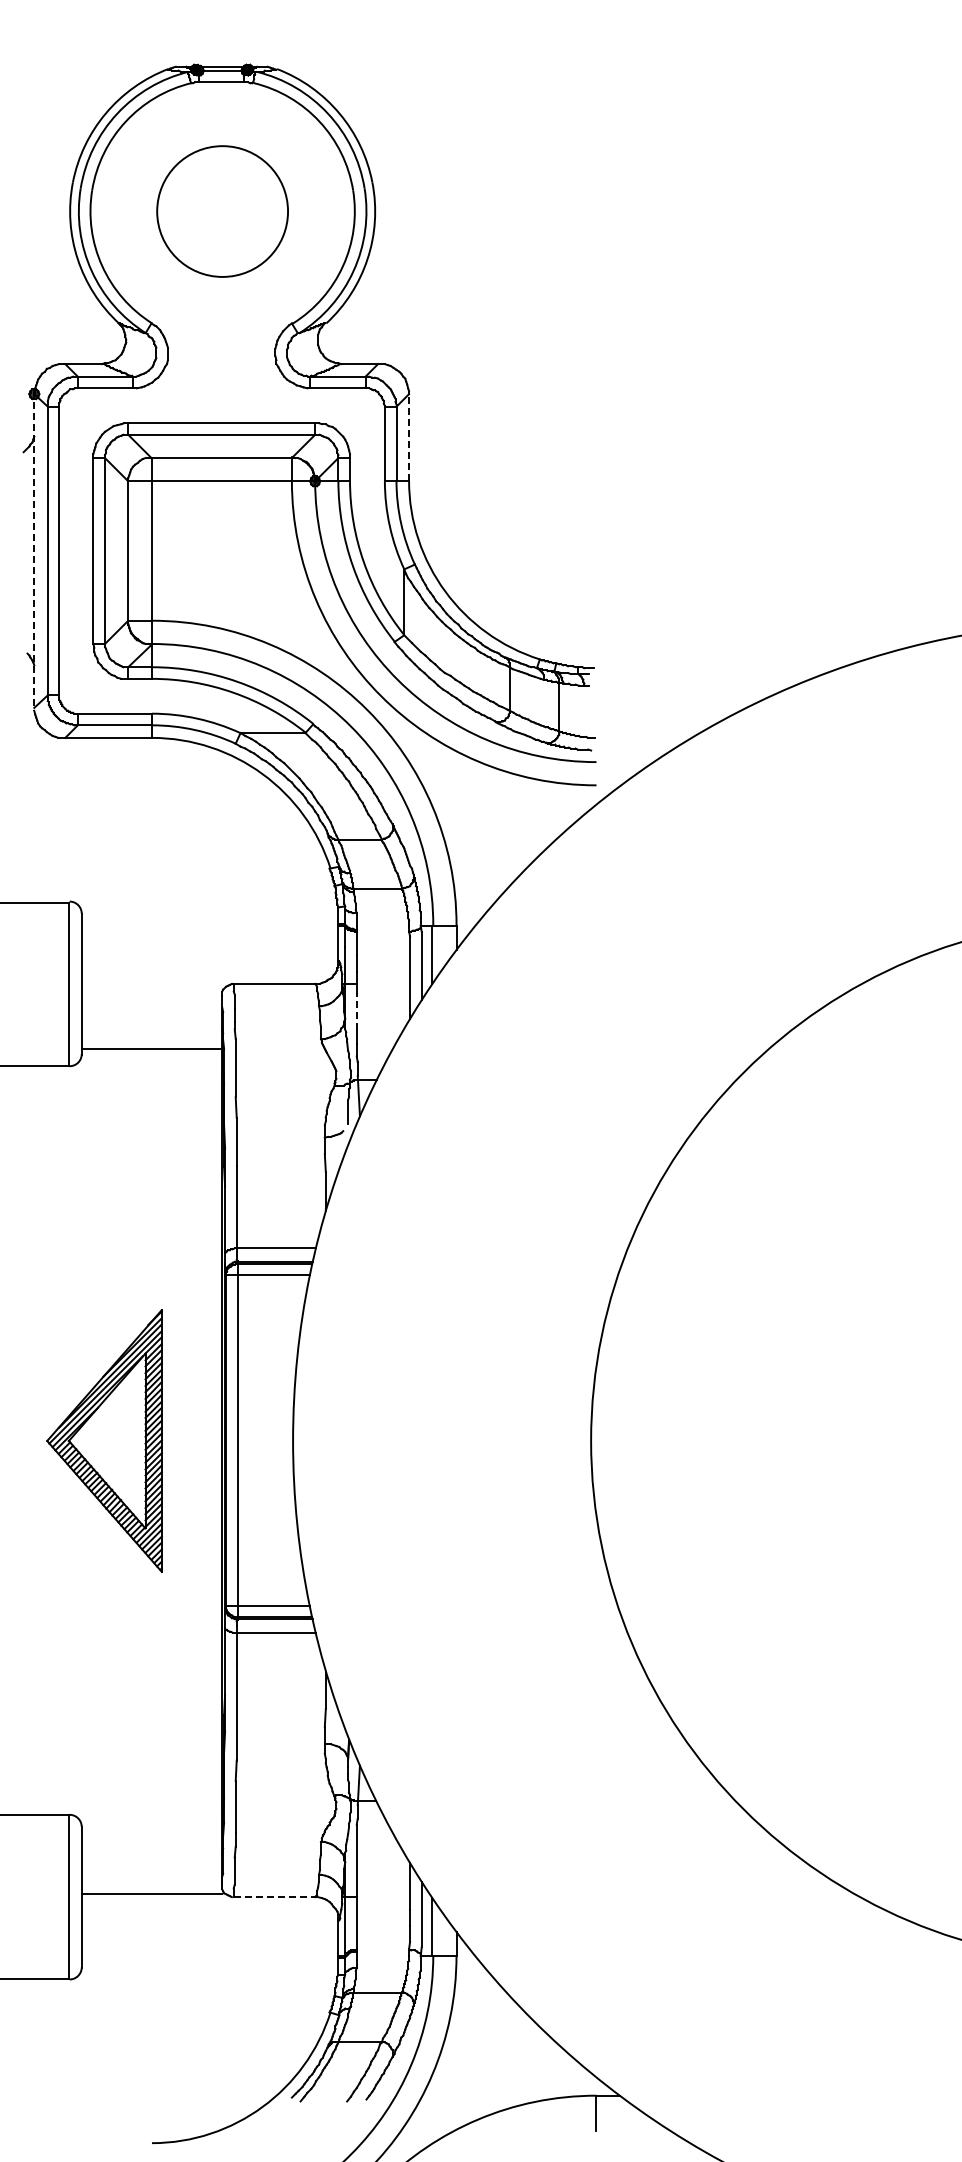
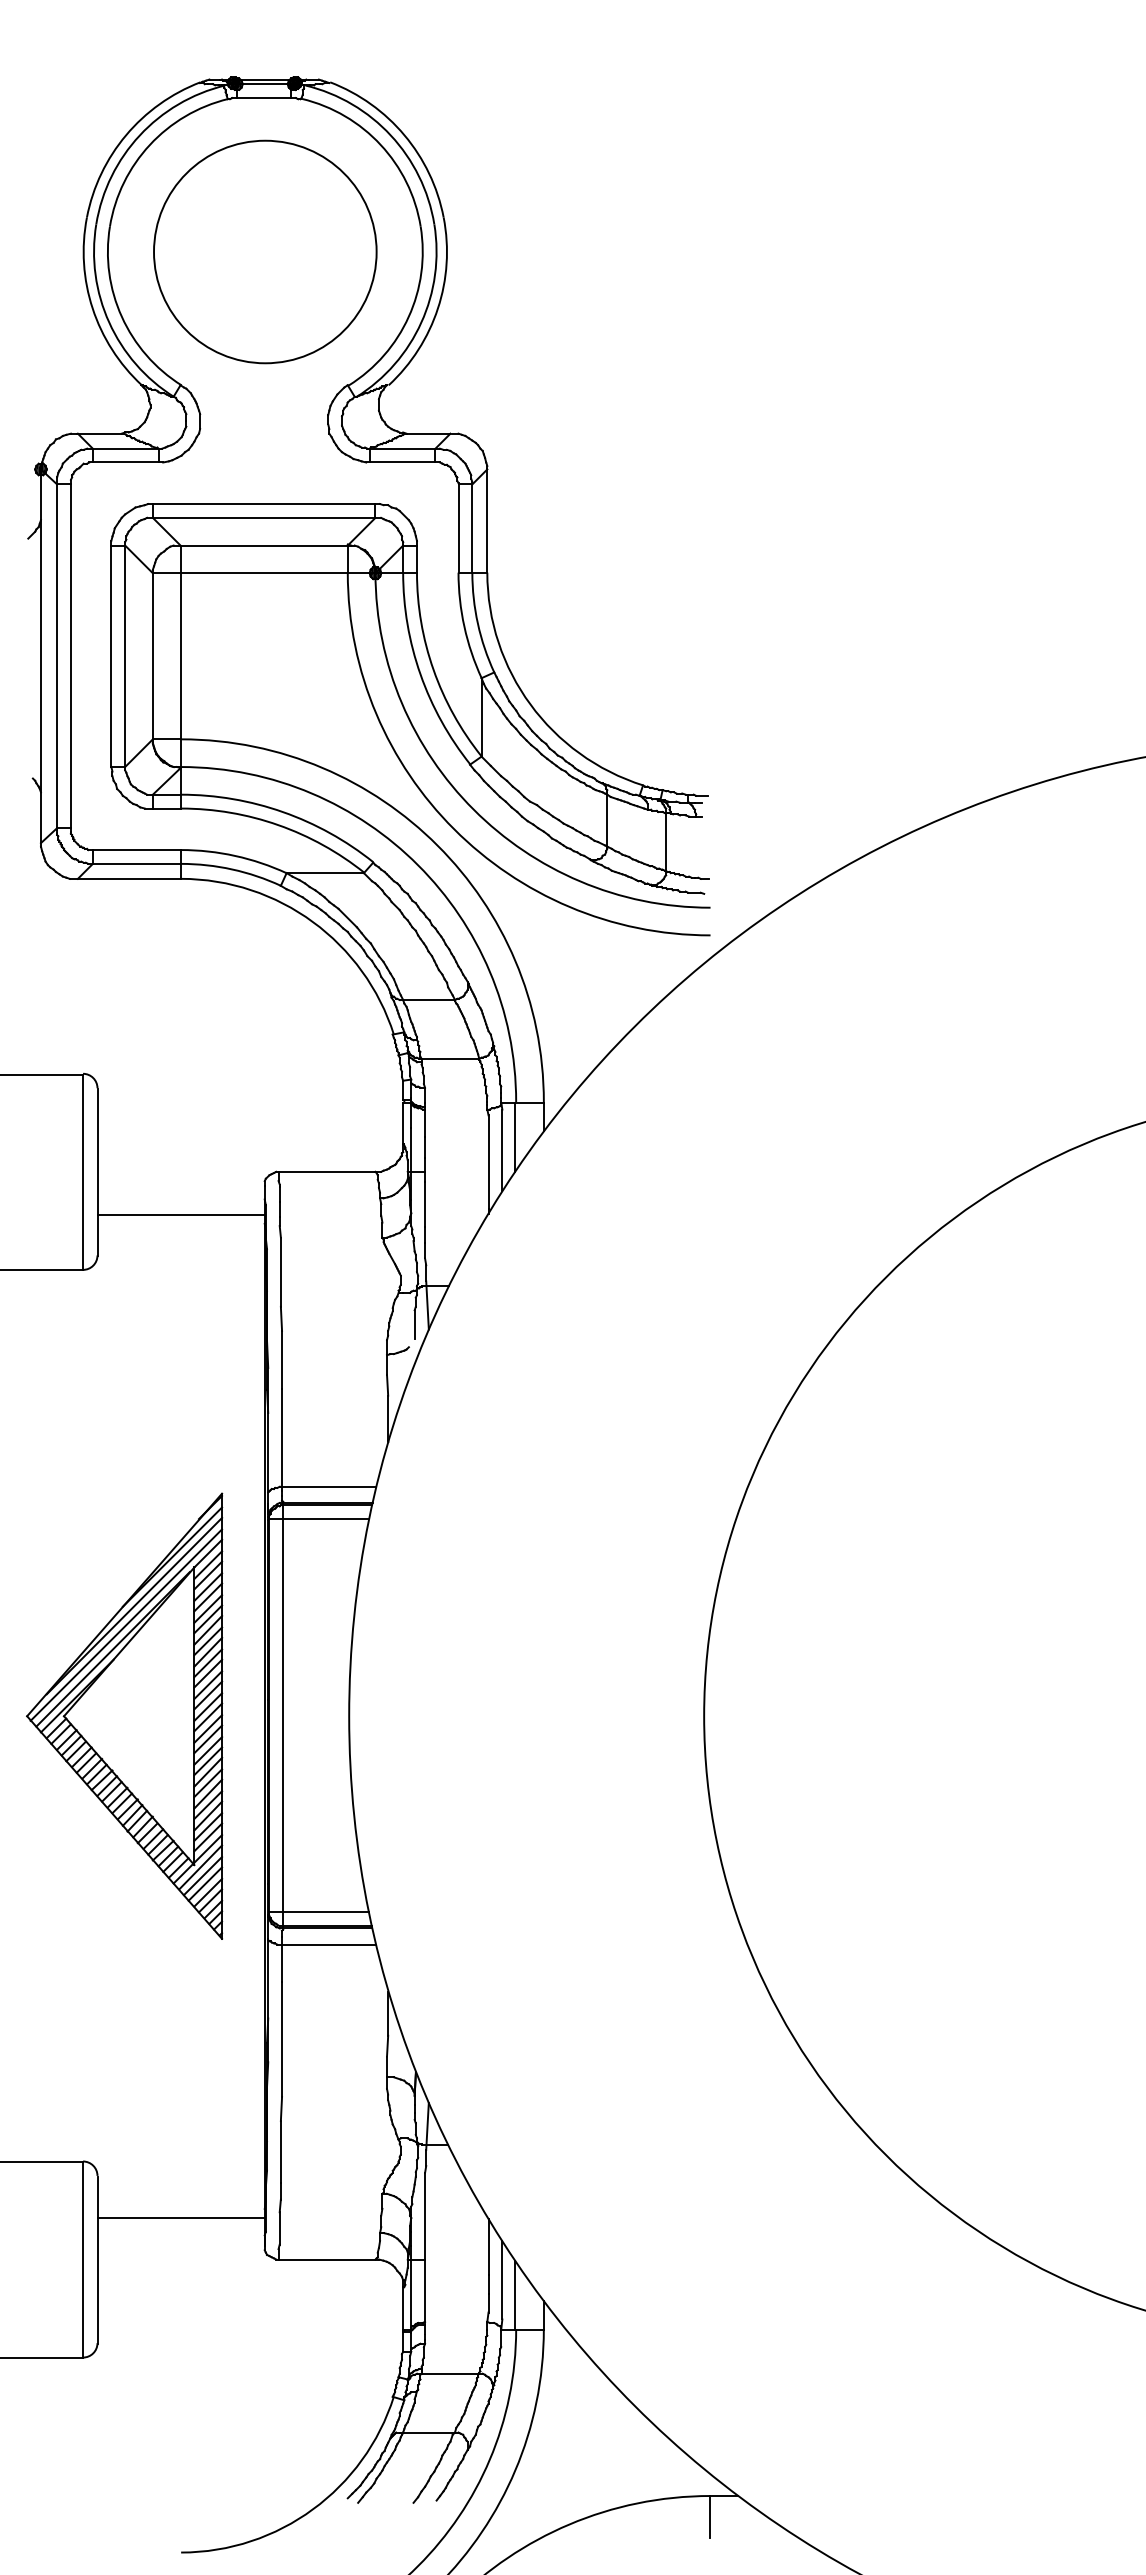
part: (222, 211) -> (265, 251), size x1.43
line: (409, 437) -> (487, 521), dashed -> solid
line: (34, 551) -> (41, 656), dashed -> solid
line: (356, 1011) -> (424, 1204), dashed -> solid
line: (151, 1048) -> (180, 1214), moved
part: (104, 1440) -> (124, 1715), size x1.43
line: (151, 1894) -> (180, 2218), moved
line: (274, 1897) -> (327, 2259), dashed -> solid

